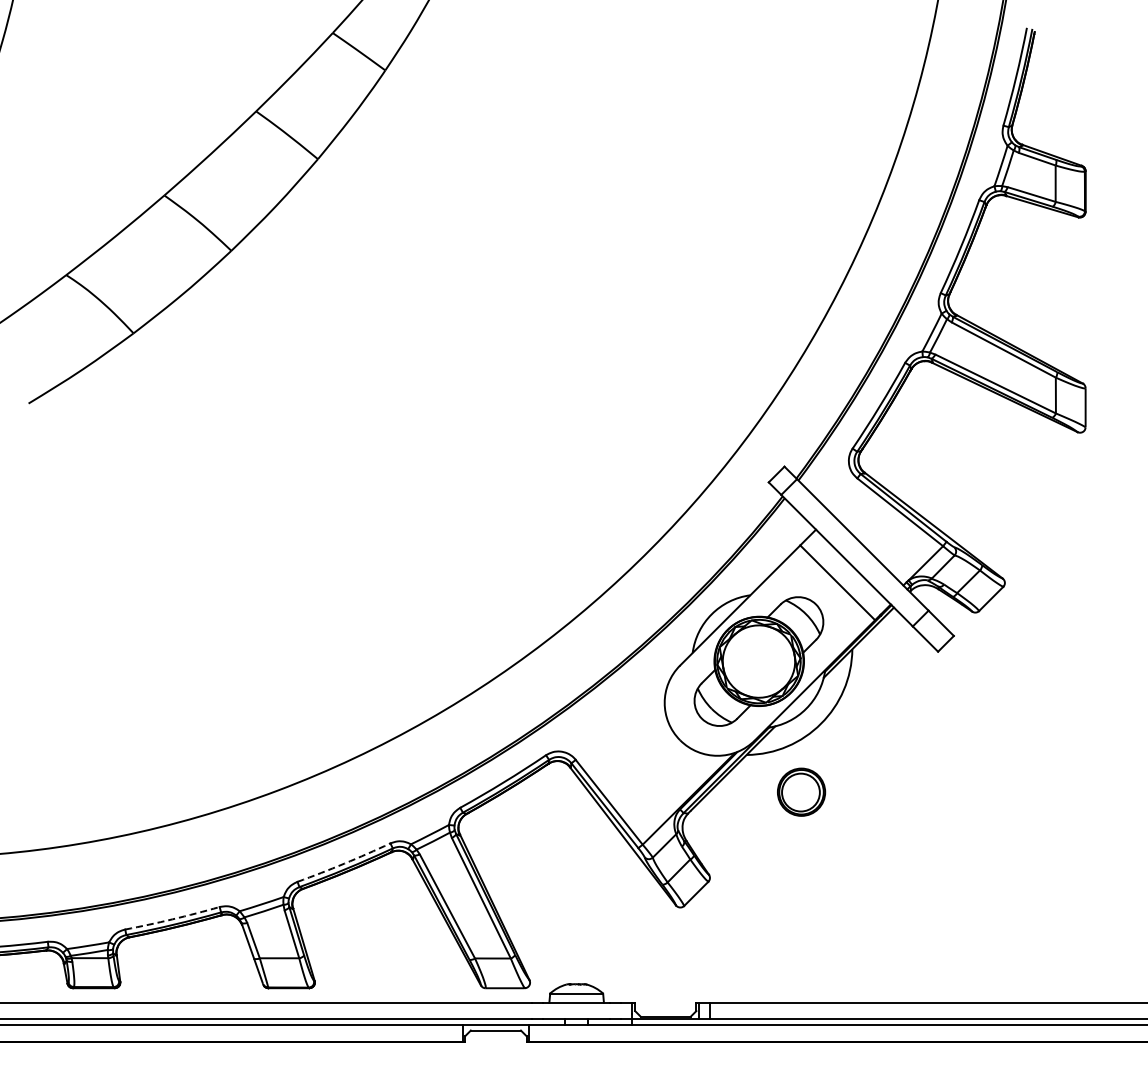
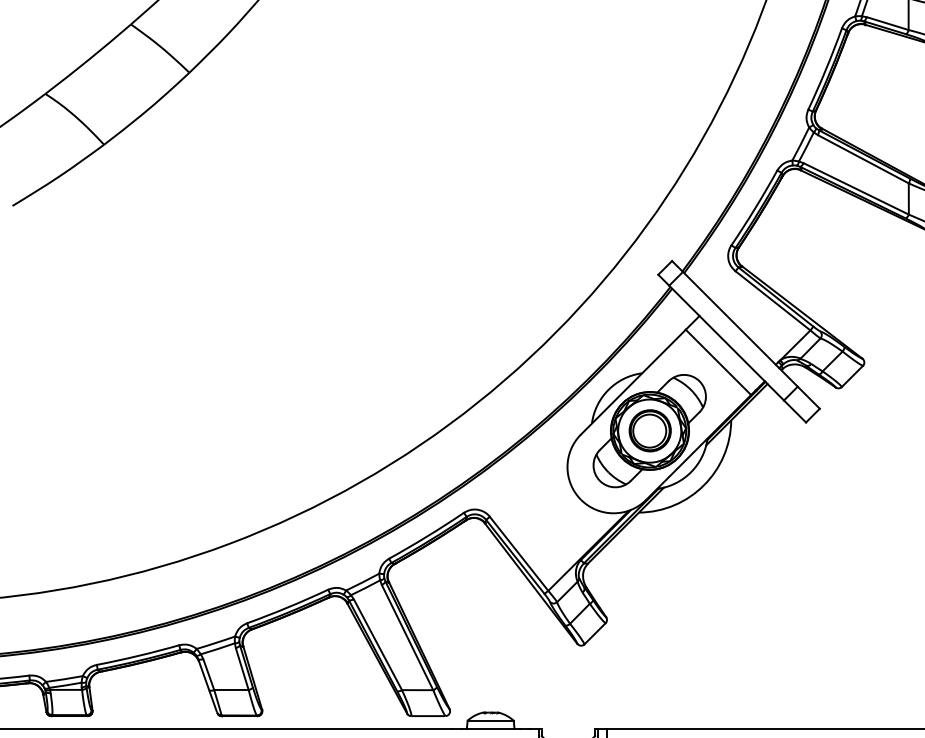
part: (801, 791) -> (650, 430), moved
arc: (344, 863) -> (288, 607), dashed -> solid
arc: (172, 919) -> (138, 656), dashed -> solid

